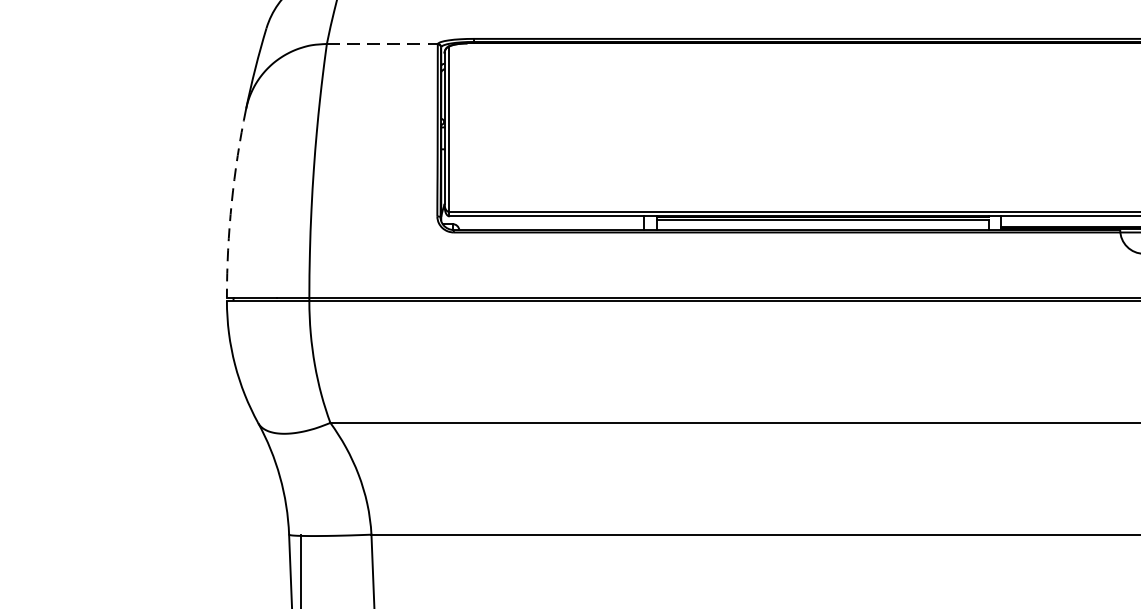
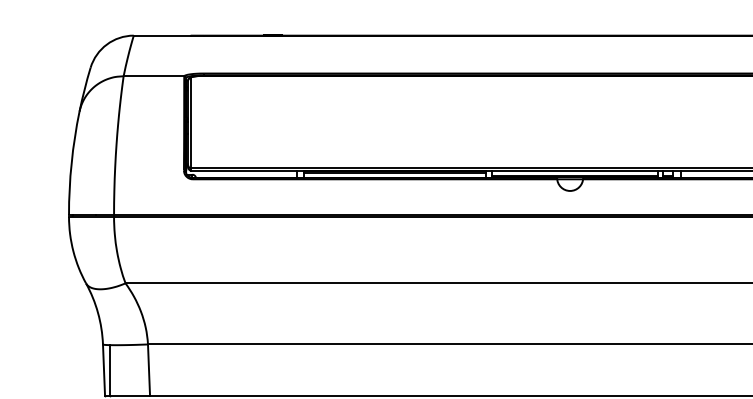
line: (383, 44) -> (154, 76), dashed -> solid
arc: (231, 203) -> (71, 163), dashed -> solid

